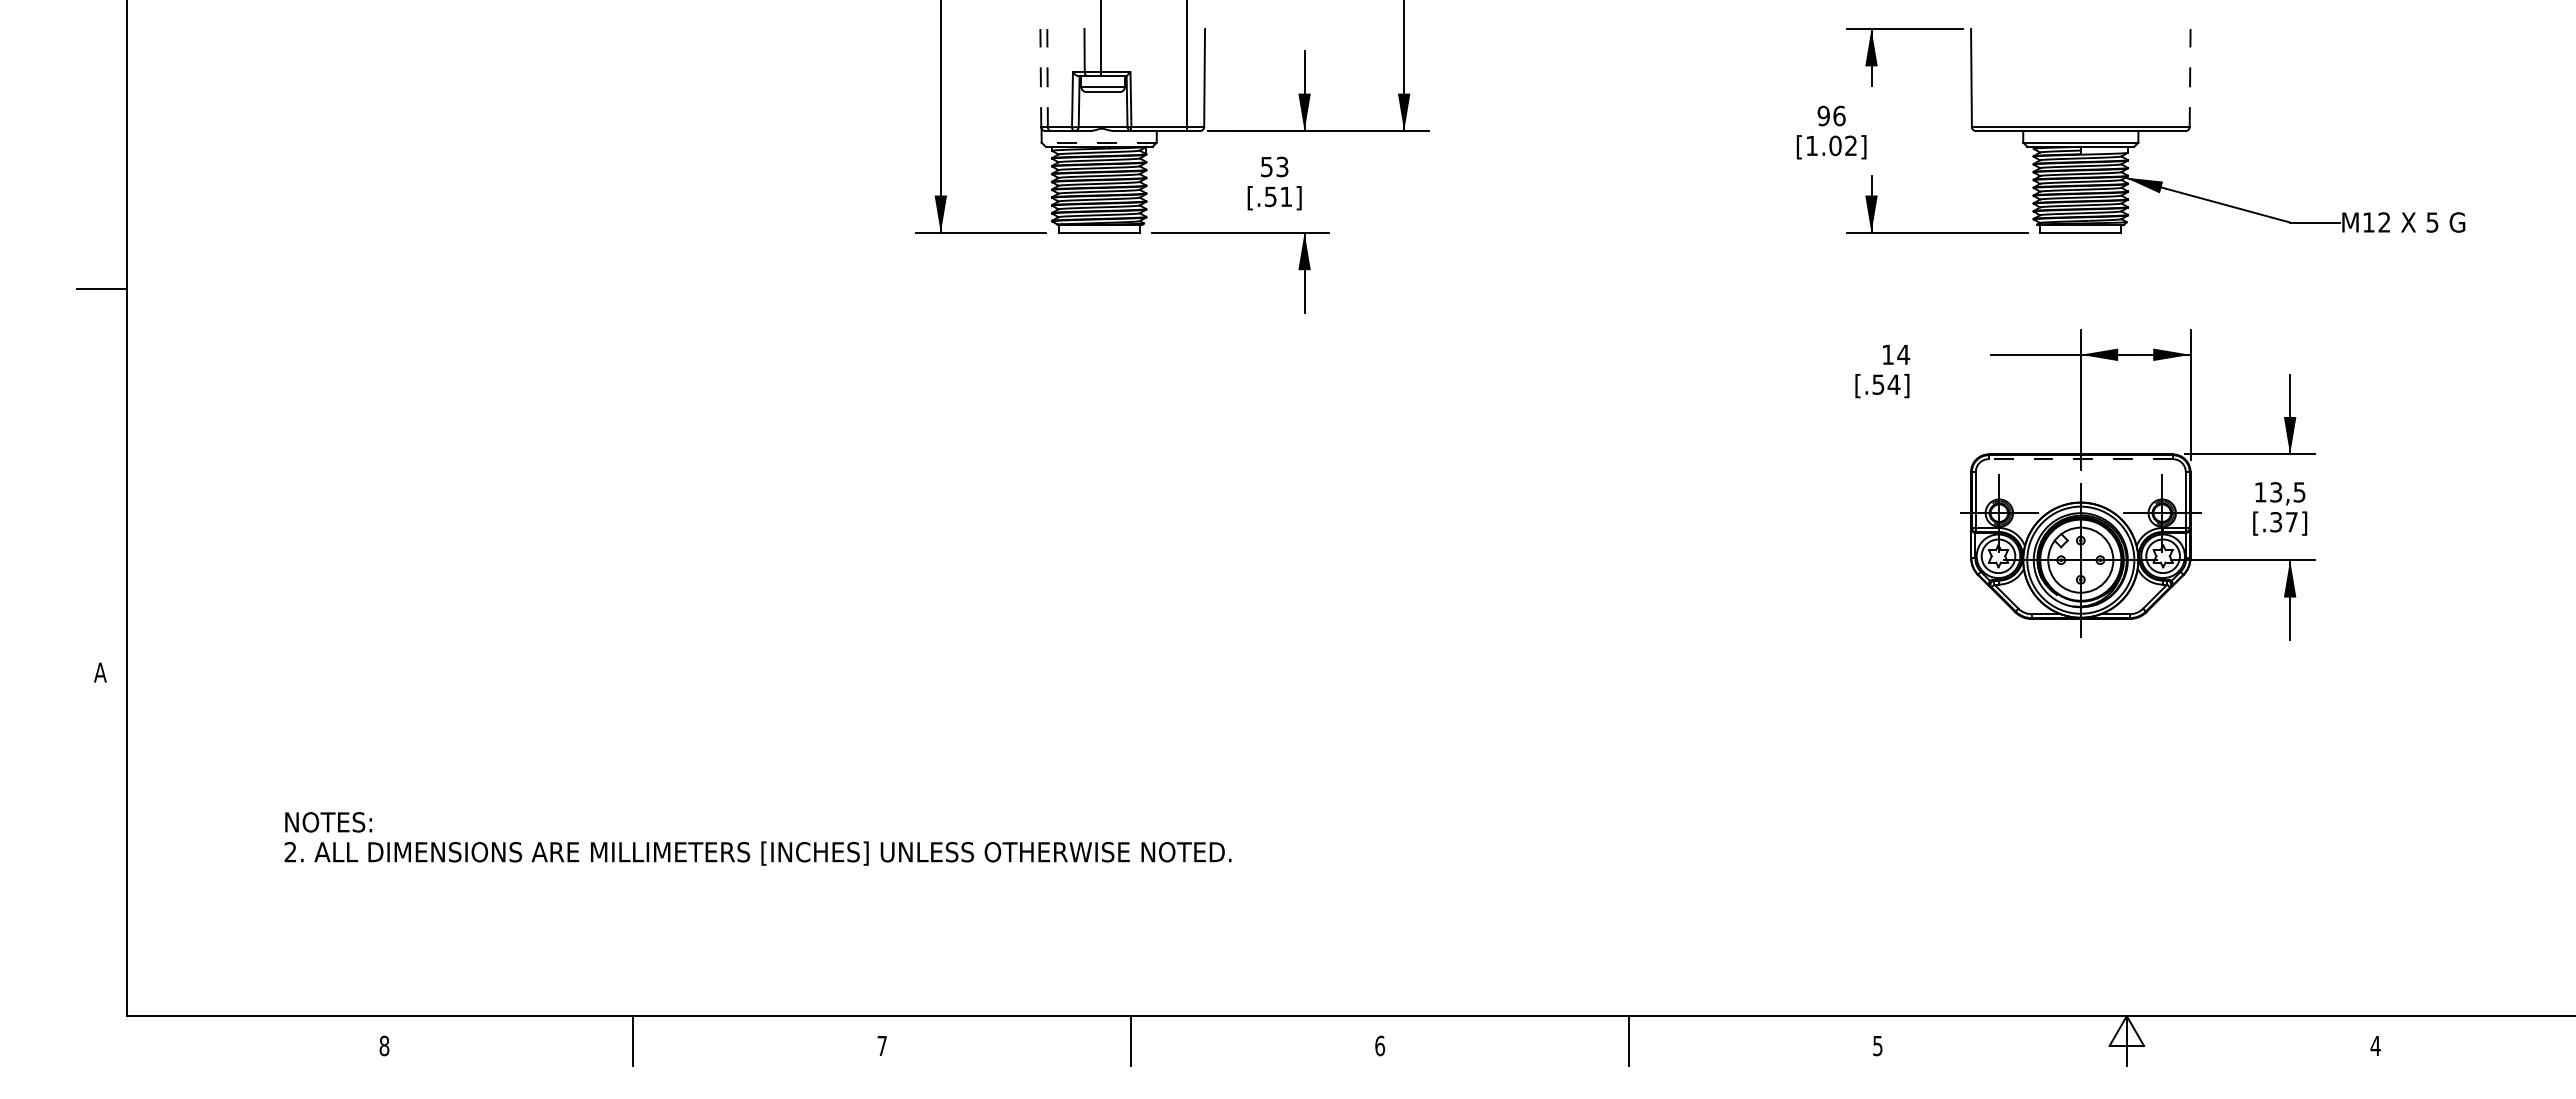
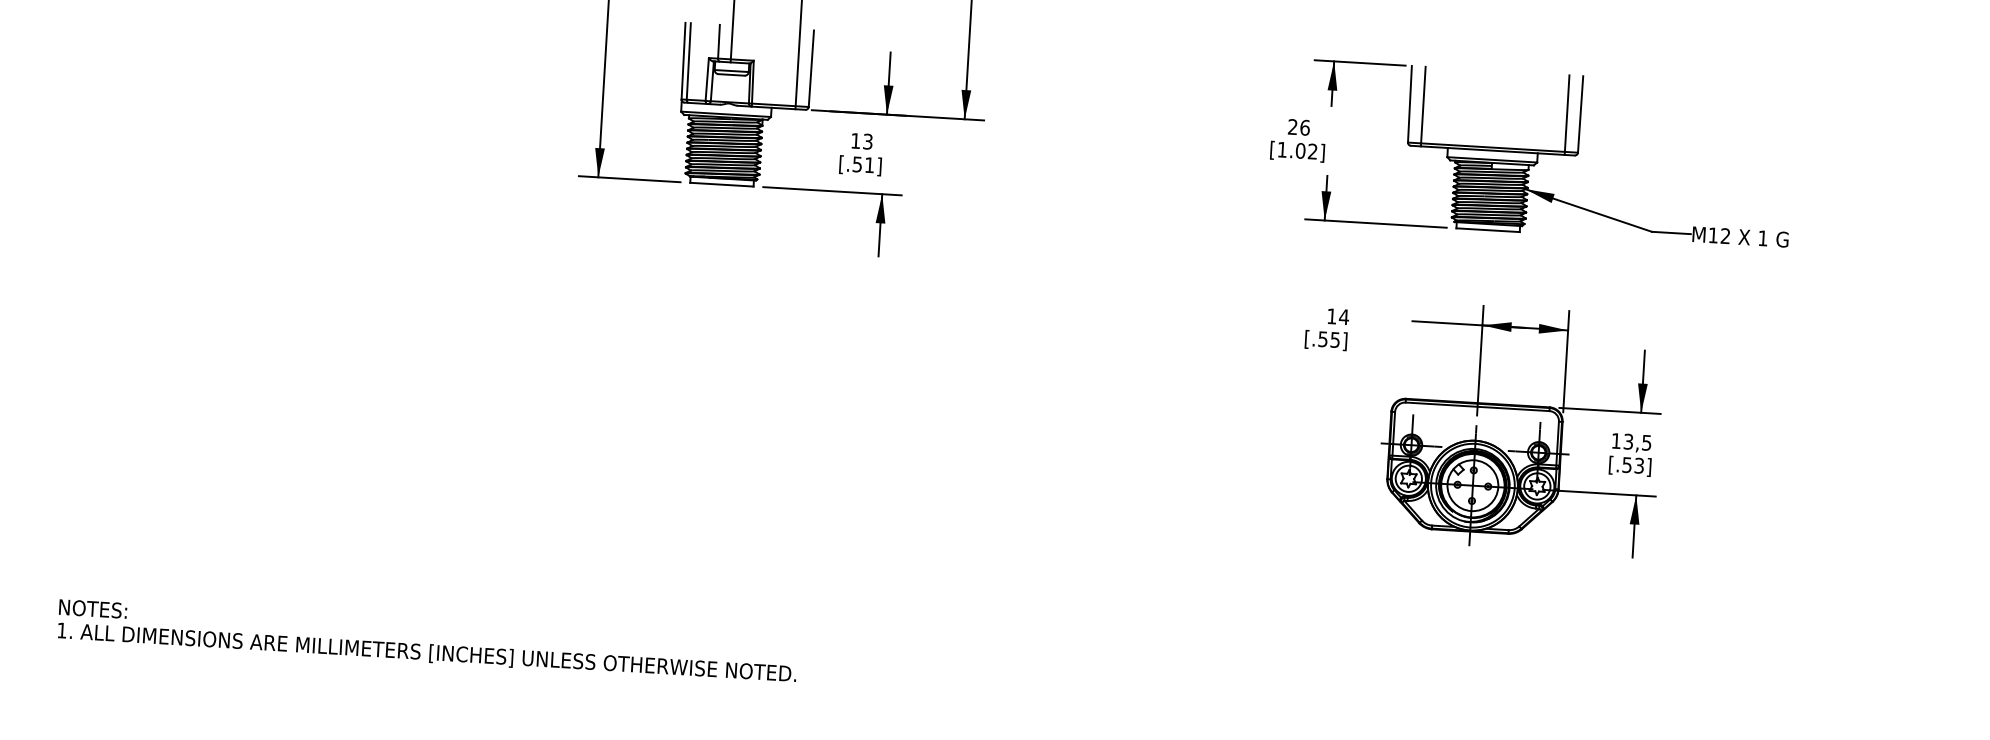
line: (1040, 77) -> (683, 60), dashed -> solid
line: (1047, 77) -> (688, 61), dashed -> solid
line: (2190, 77) -> (1580, 114), dashed -> solid
line: (1988, 79) -> (1423, 106), added
line: (2172, 79) -> (1566, 114), added
text: (1823, 115) -> (1292, 126), 96 -> 26
line: (1099, 142) -> (726, 114), dashed -> solid
text: (1266, 167) -> (855, 141), 53 -> 13
text: (2432, 222) -> (1763, 238), 5 -> 1
text: (1893, 384) -> (1334, 339), [.54] -> [.55]
line: (2080, 459) -> (1477, 407), dashed -> solid
text: (2283, 522) -> (1632, 465), [.37] -> [.53]
text: (290, 852) -> (61, 630), 2. -> 1.

